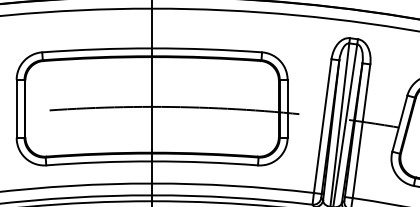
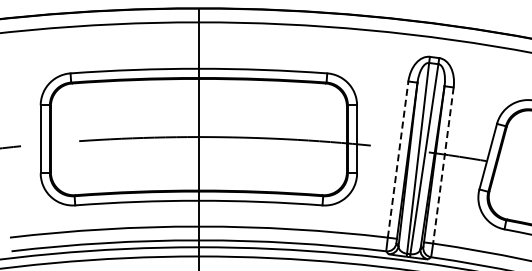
line: (323, 126) -> (398, 159), solid -> dashed
line: (361, 131) -> (443, 165), solid -> dashed

